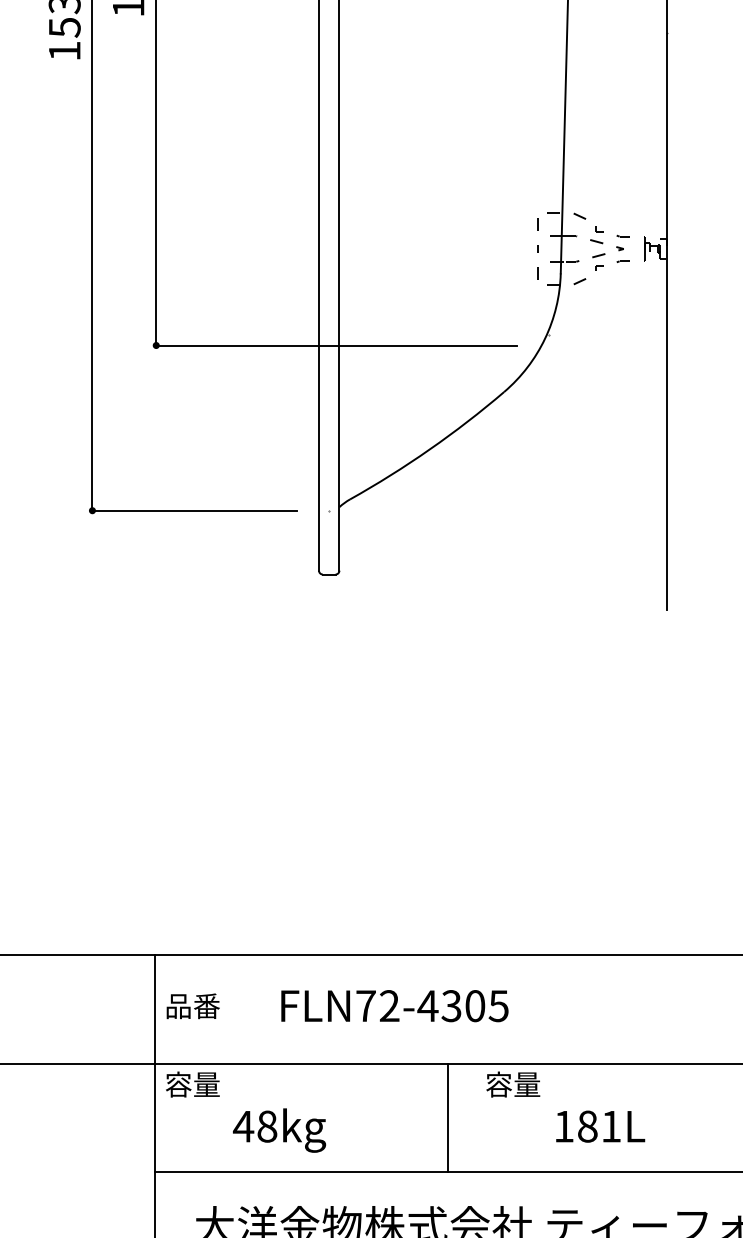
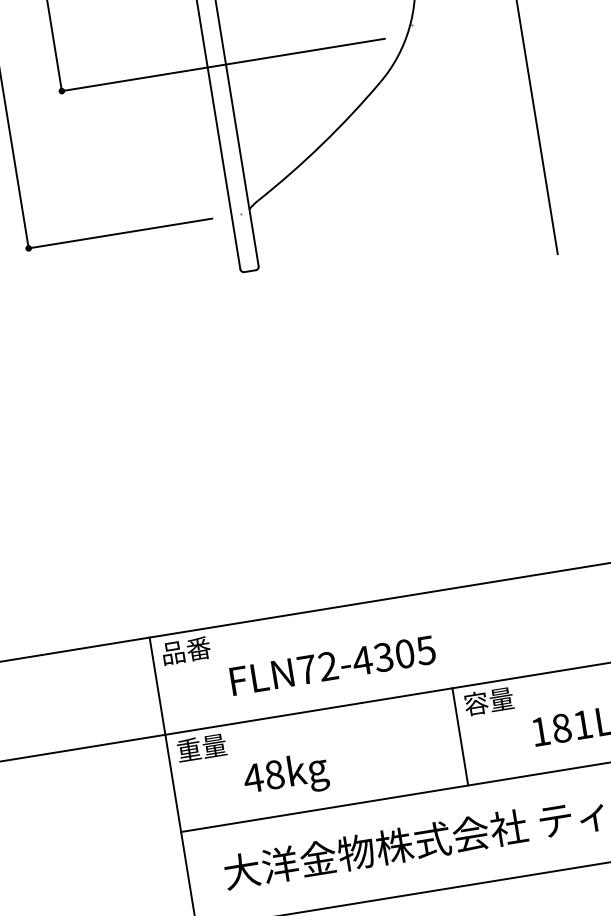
text: (192, 1006) -> (185, 651), moved
text: (394, 1006) -> (332, 666), moved
text: (178, 1084) -> (189, 749), 容量 -> 重量
line: (447, 1117) -> (459, 736), moved

